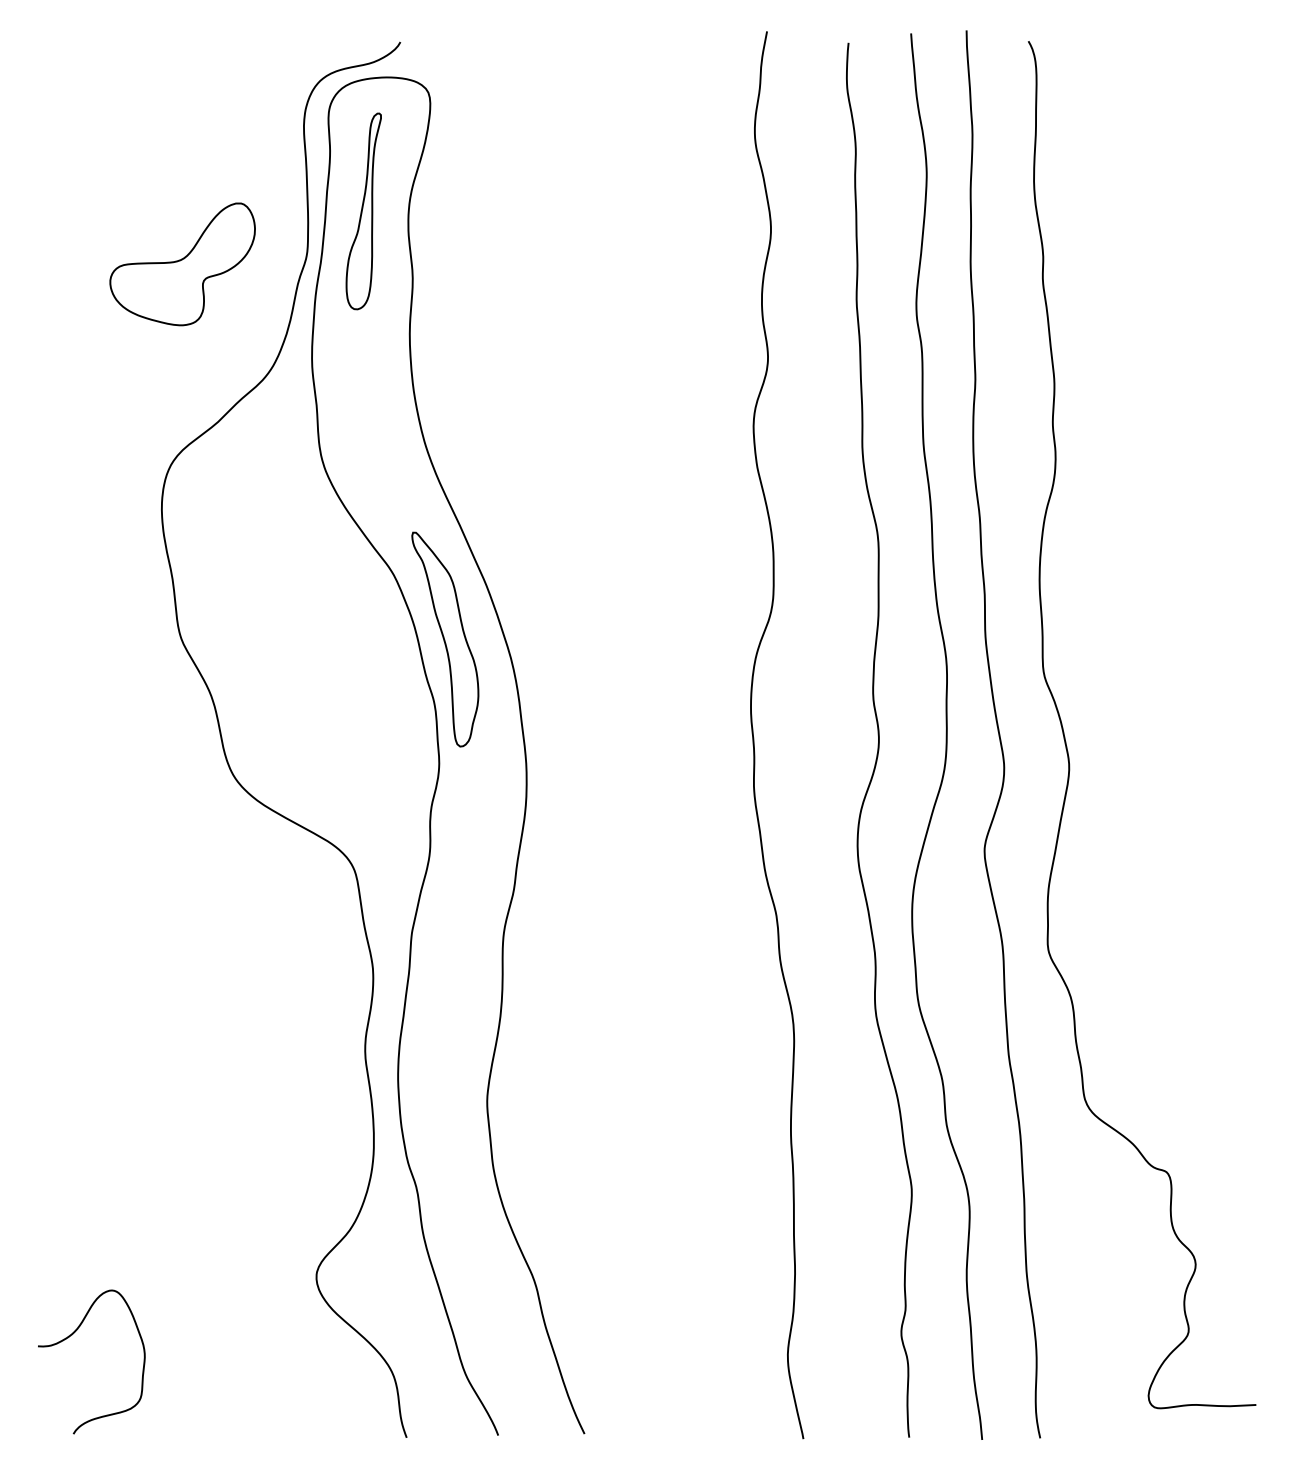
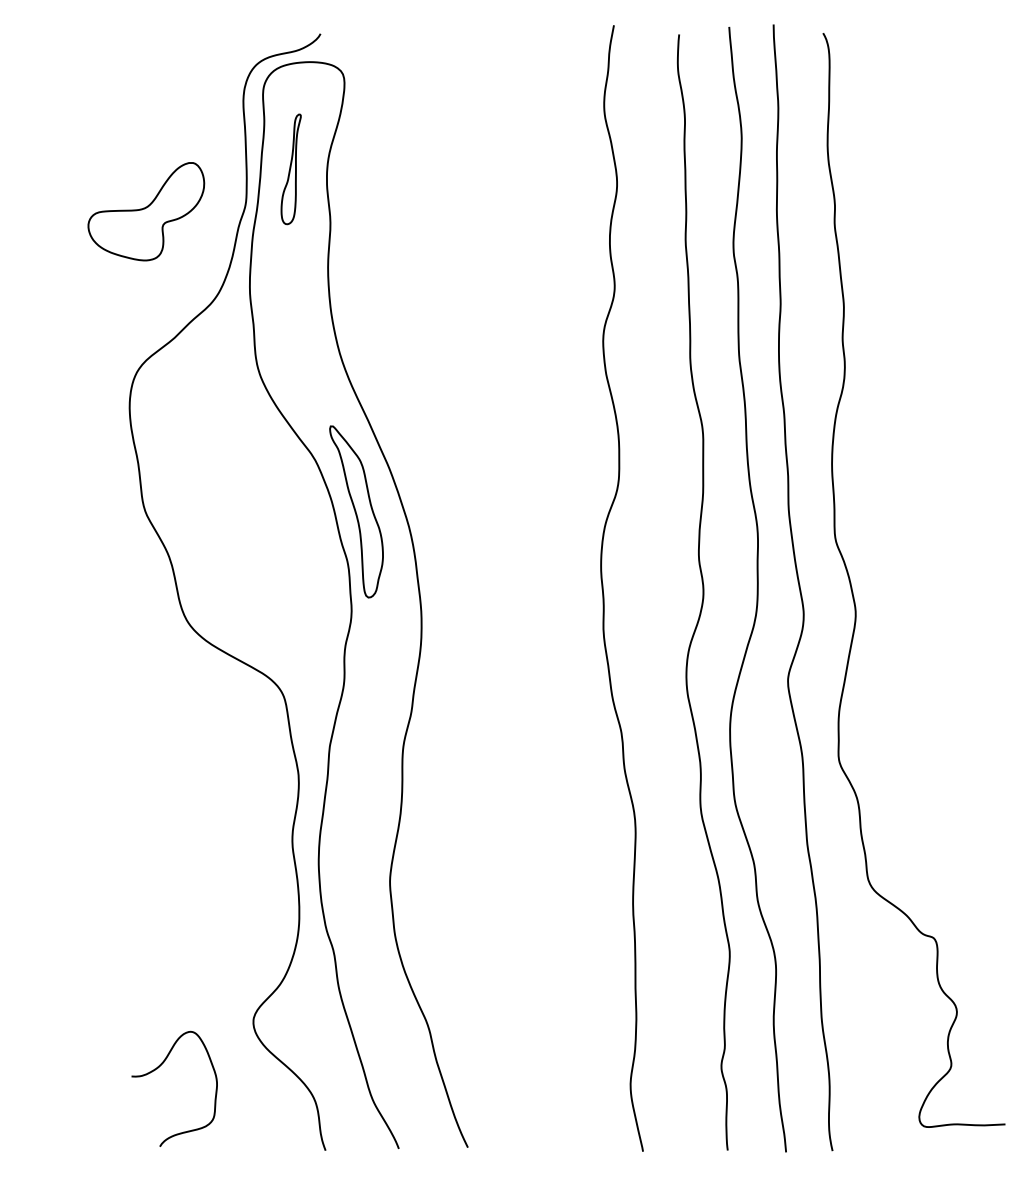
part: (362, 211) -> (290, 169), size x0.7
curve: (70, 1337) -> (157, 1069), moved

